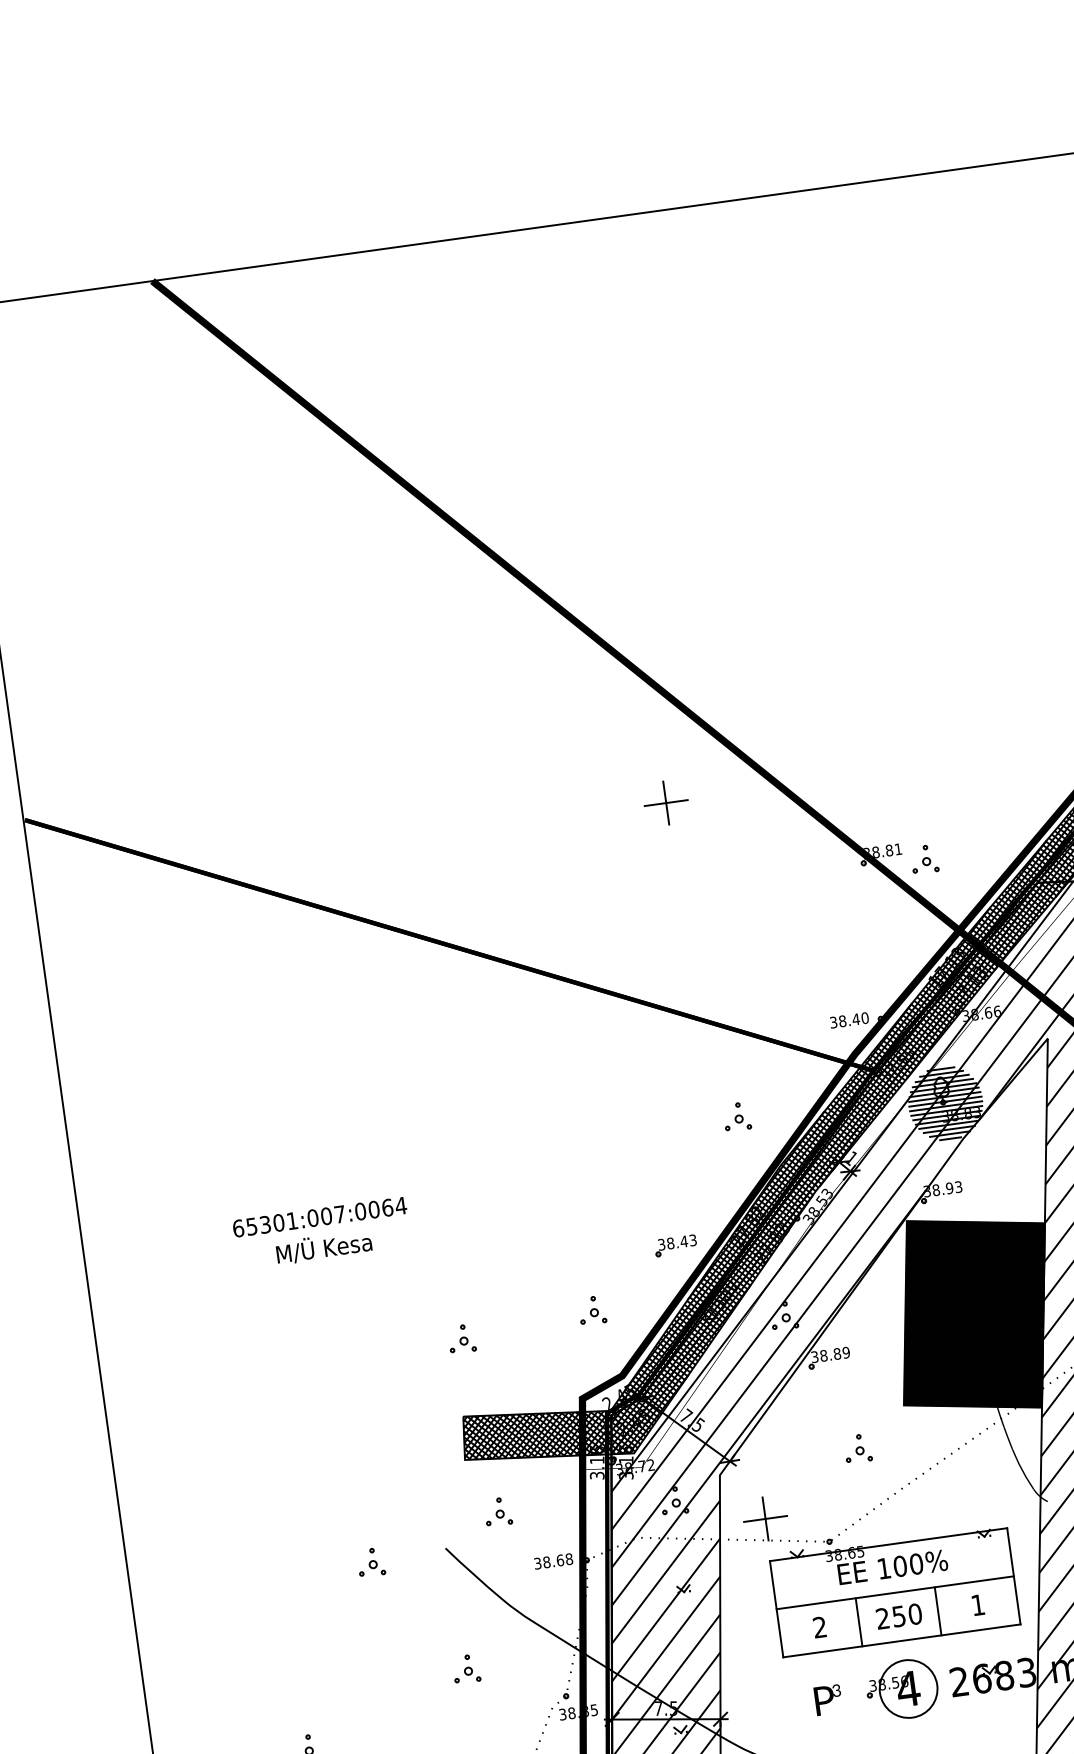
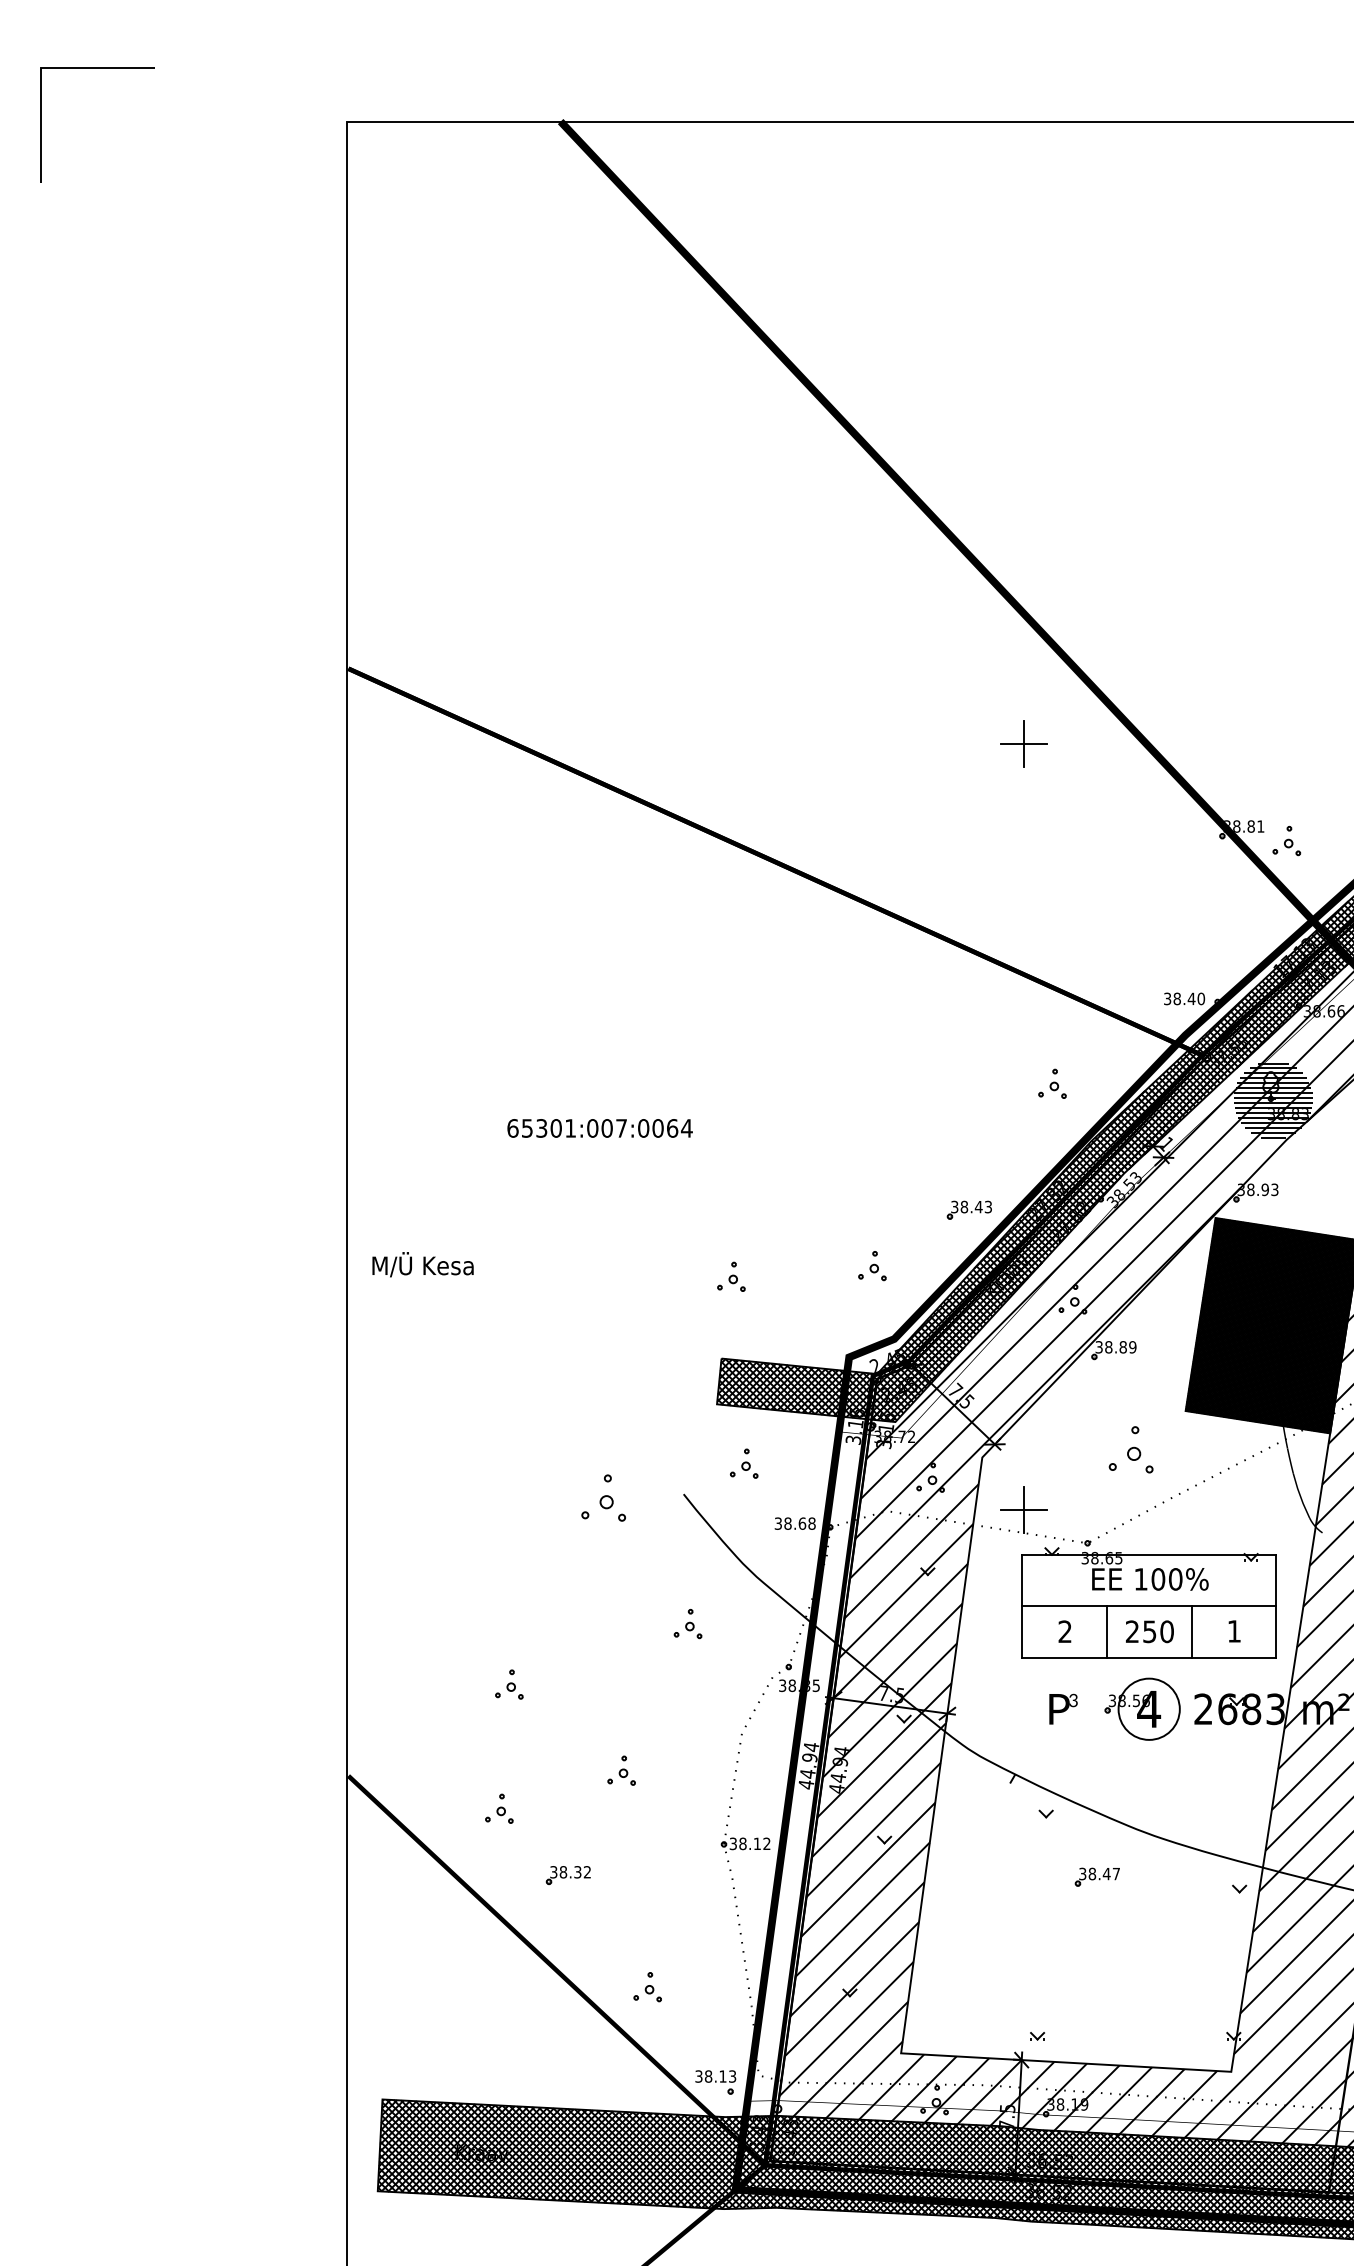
text: (323, 1247) -> (422, 1264), moved
part: (857, 1448) -> (1130, 1449), size x1.6
part: (371, 1562) -> (603, 1498), size x1.6

